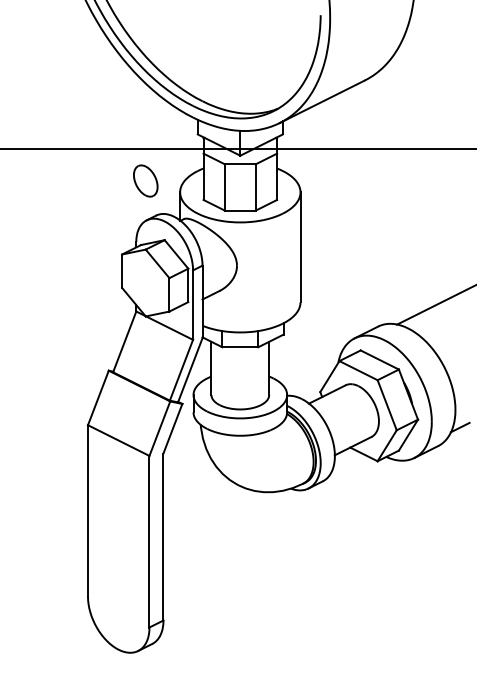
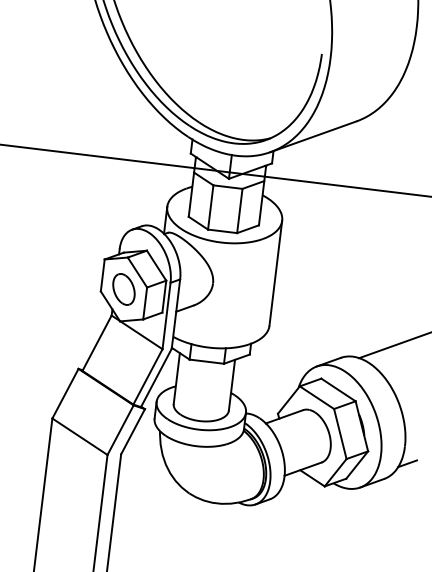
part: (145, 180) -> (123, 288), moved

